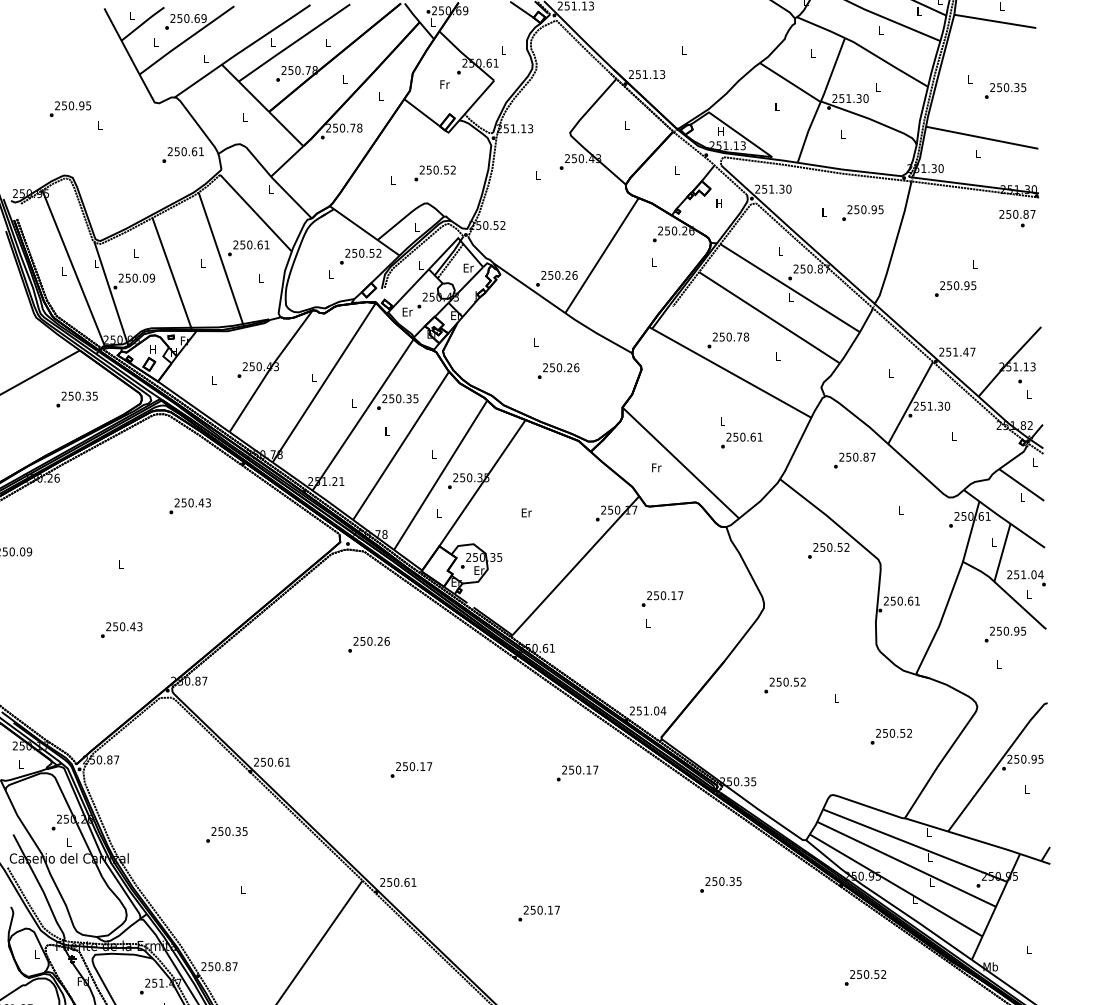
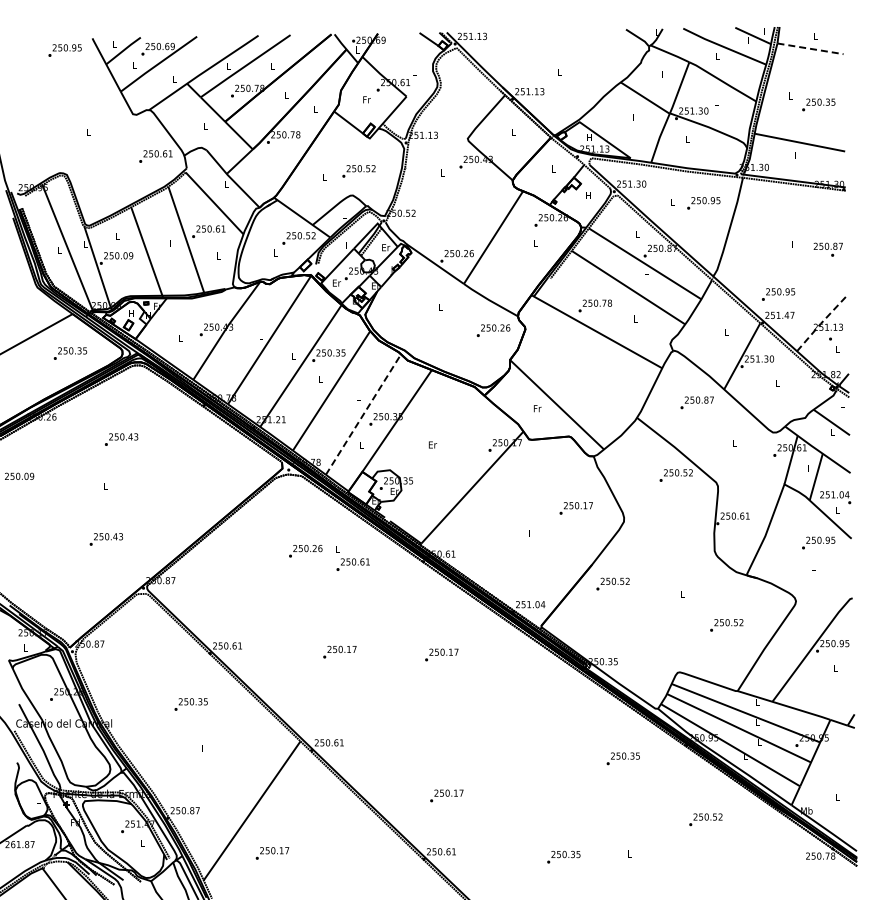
line: (996, 20) -> (811, 48), solid -> dashed
text: (69, 109) -> (64, 50), moved
text: (1016, 218) -> (827, 249), moved
text: (955, 288) -> (778, 294), moved
line: (1008, 360) -> (821, 322), solid -> dashed
text: (558, 370) -> (493, 330), moved
text: (740, 432) -> (352, 558), moved
line: (440, 475) -> (363, 414), solid -> dashed
text: (190, 506) -> (121, 439), moved
text: (661, 599) -> (575, 508), moved
text: (784, 684) -> (612, 583), moved
text: (577, 772) -> (441, 654), moved
text: (719, 884) -> (622, 758), moved
text: (538, 913) -> (446, 795), moved

